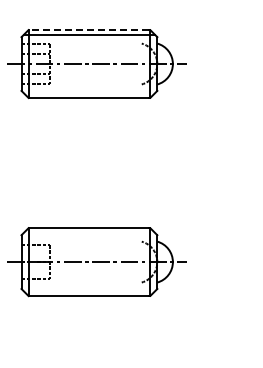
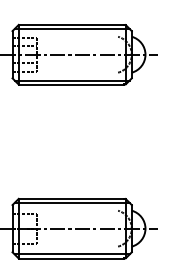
line: (88, 30) -> (71, 25), dashed -> solid
line: (89, 93) -> (72, 80), added
line: (89, 232) -> (72, 202), added
line: (89, 291) -> (72, 254), added

